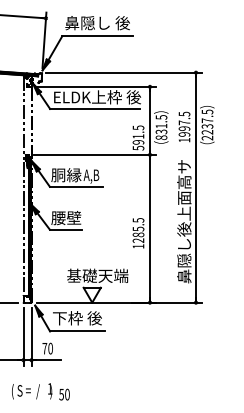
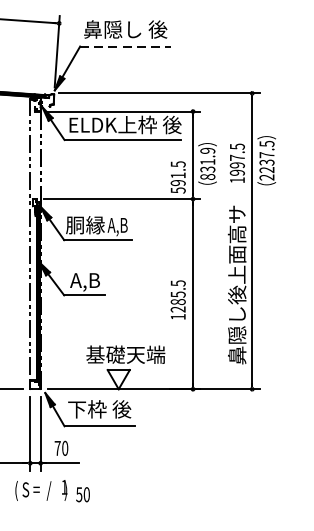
line: (98, 36) -> (126, 46), solid -> dashed
text: (161, 117) -> (207, 150), 831.5 -> 831.9
text: (66, 218) -> (85, 280), 腰壁 -> A,B
text: (40, 391) -> (52, 490), moved

